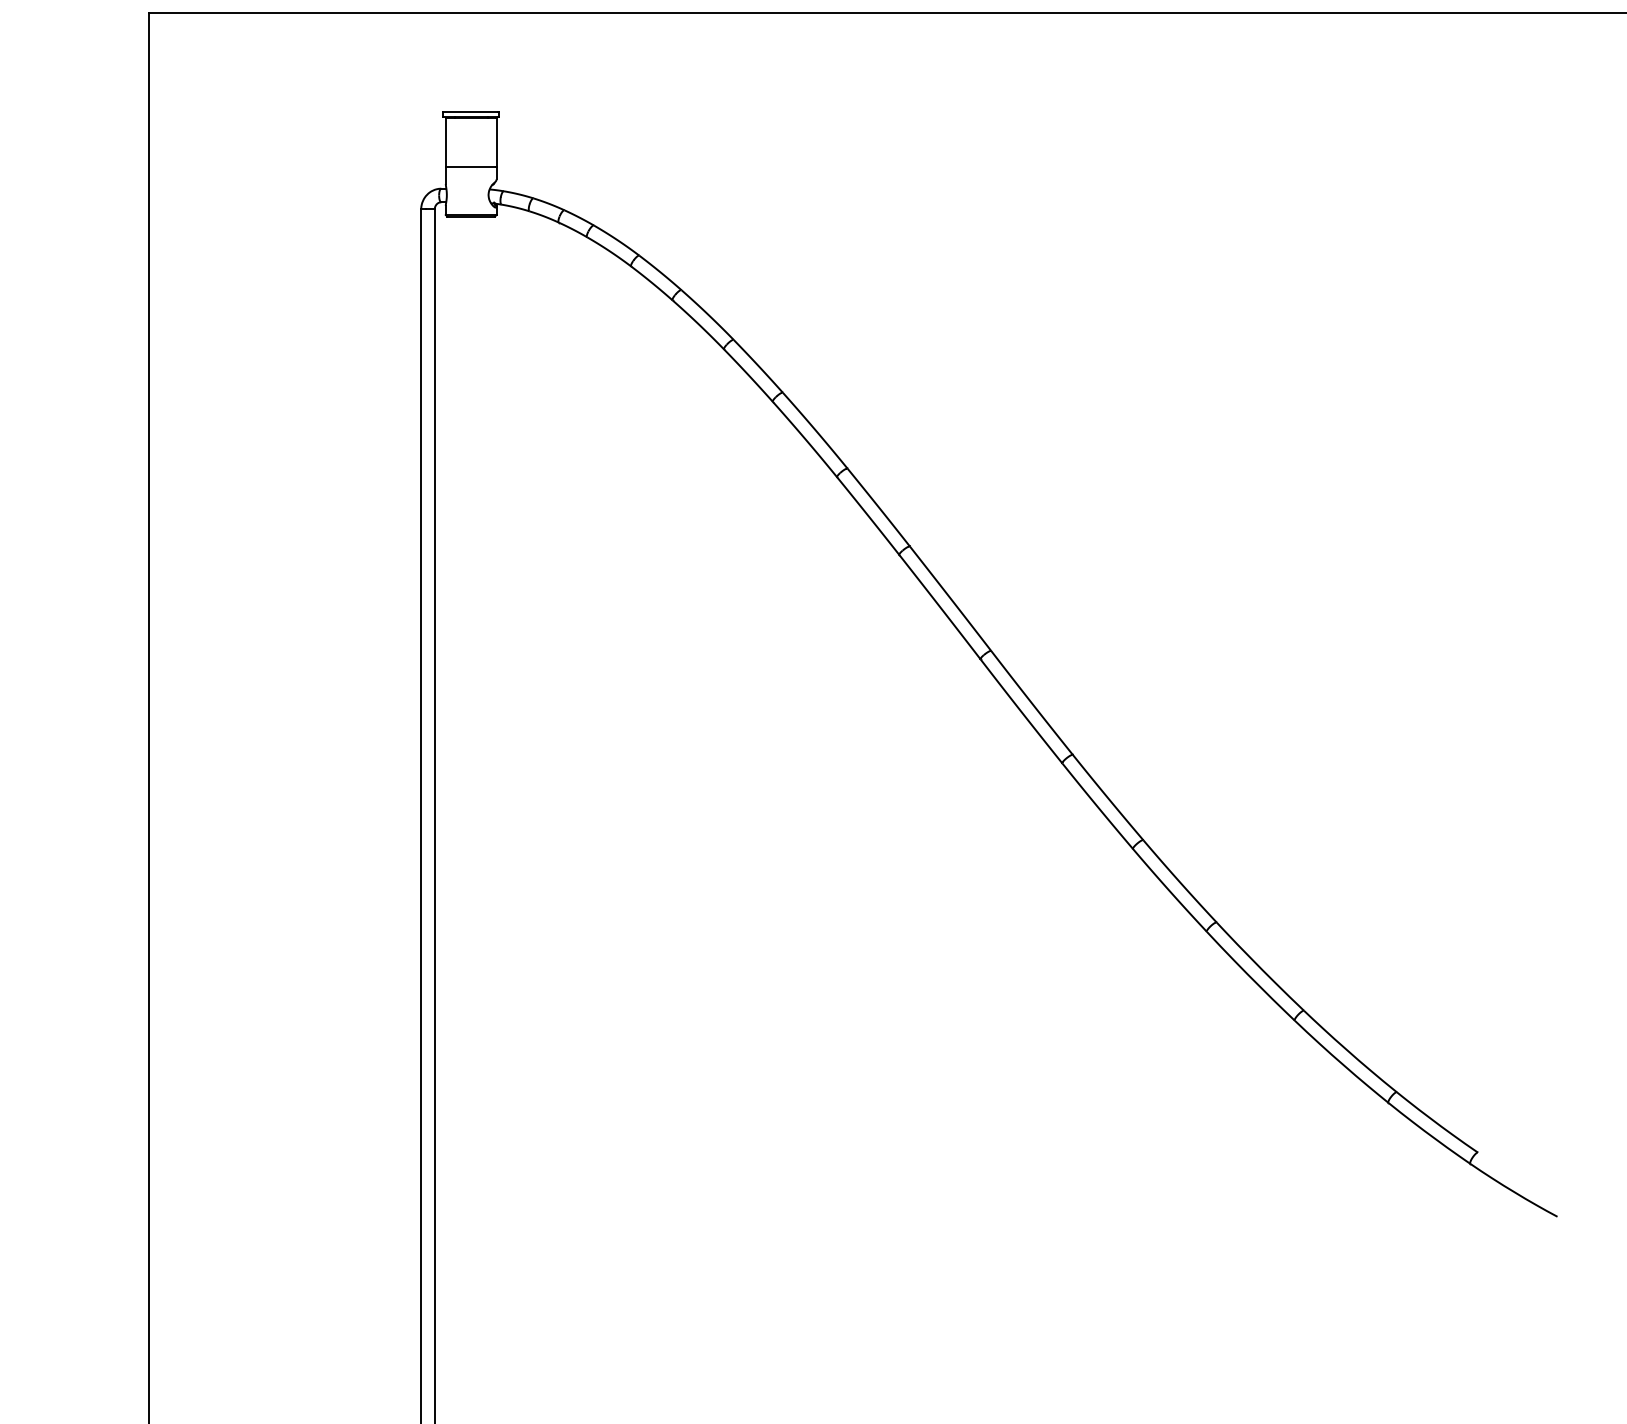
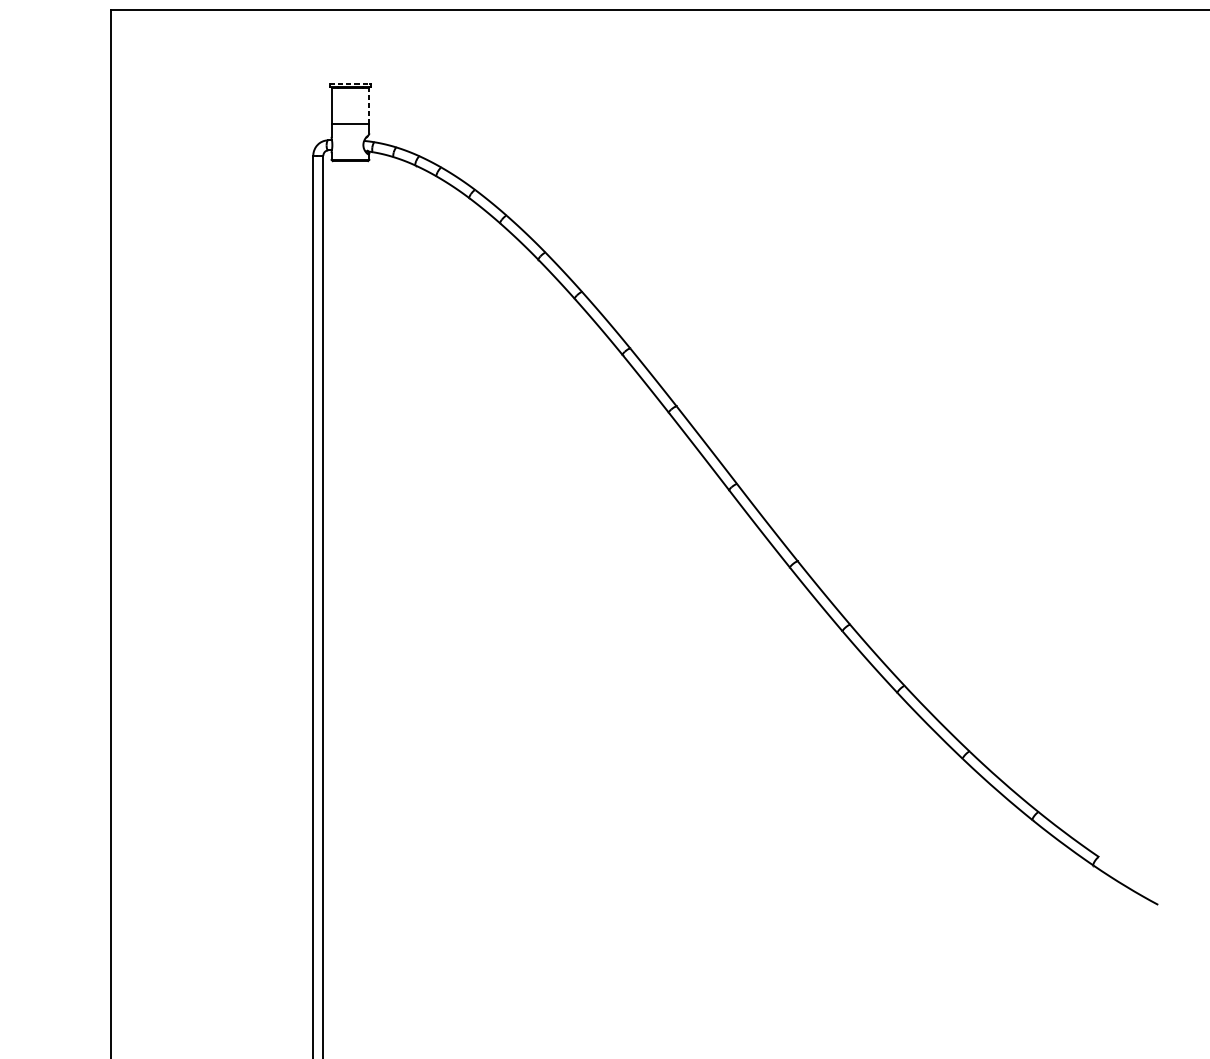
line: (471, 112) -> (350, 83), solid -> dashed
line: (496, 142) -> (369, 106), solid -> dashed

